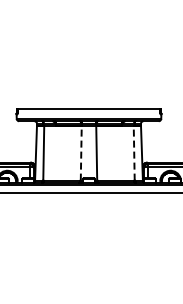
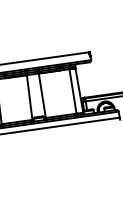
line: (81, 152) -> (29, 96), dashed -> solid
line: (134, 152) -> (73, 90), dashed -> solid

